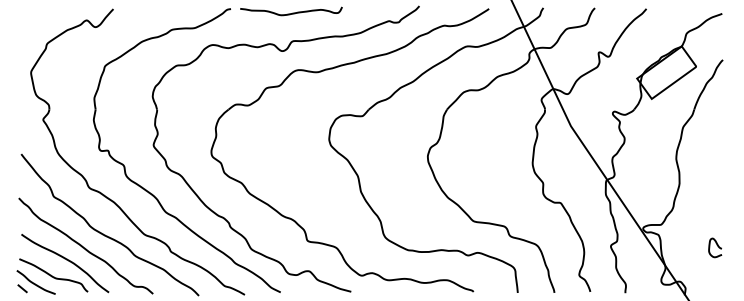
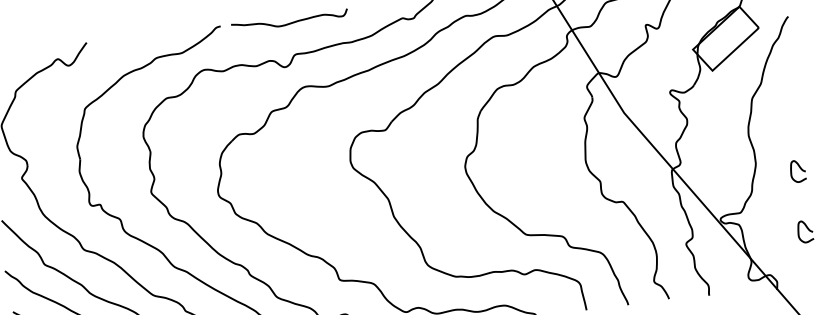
curve: (716, 192) -> (799, 168), added

